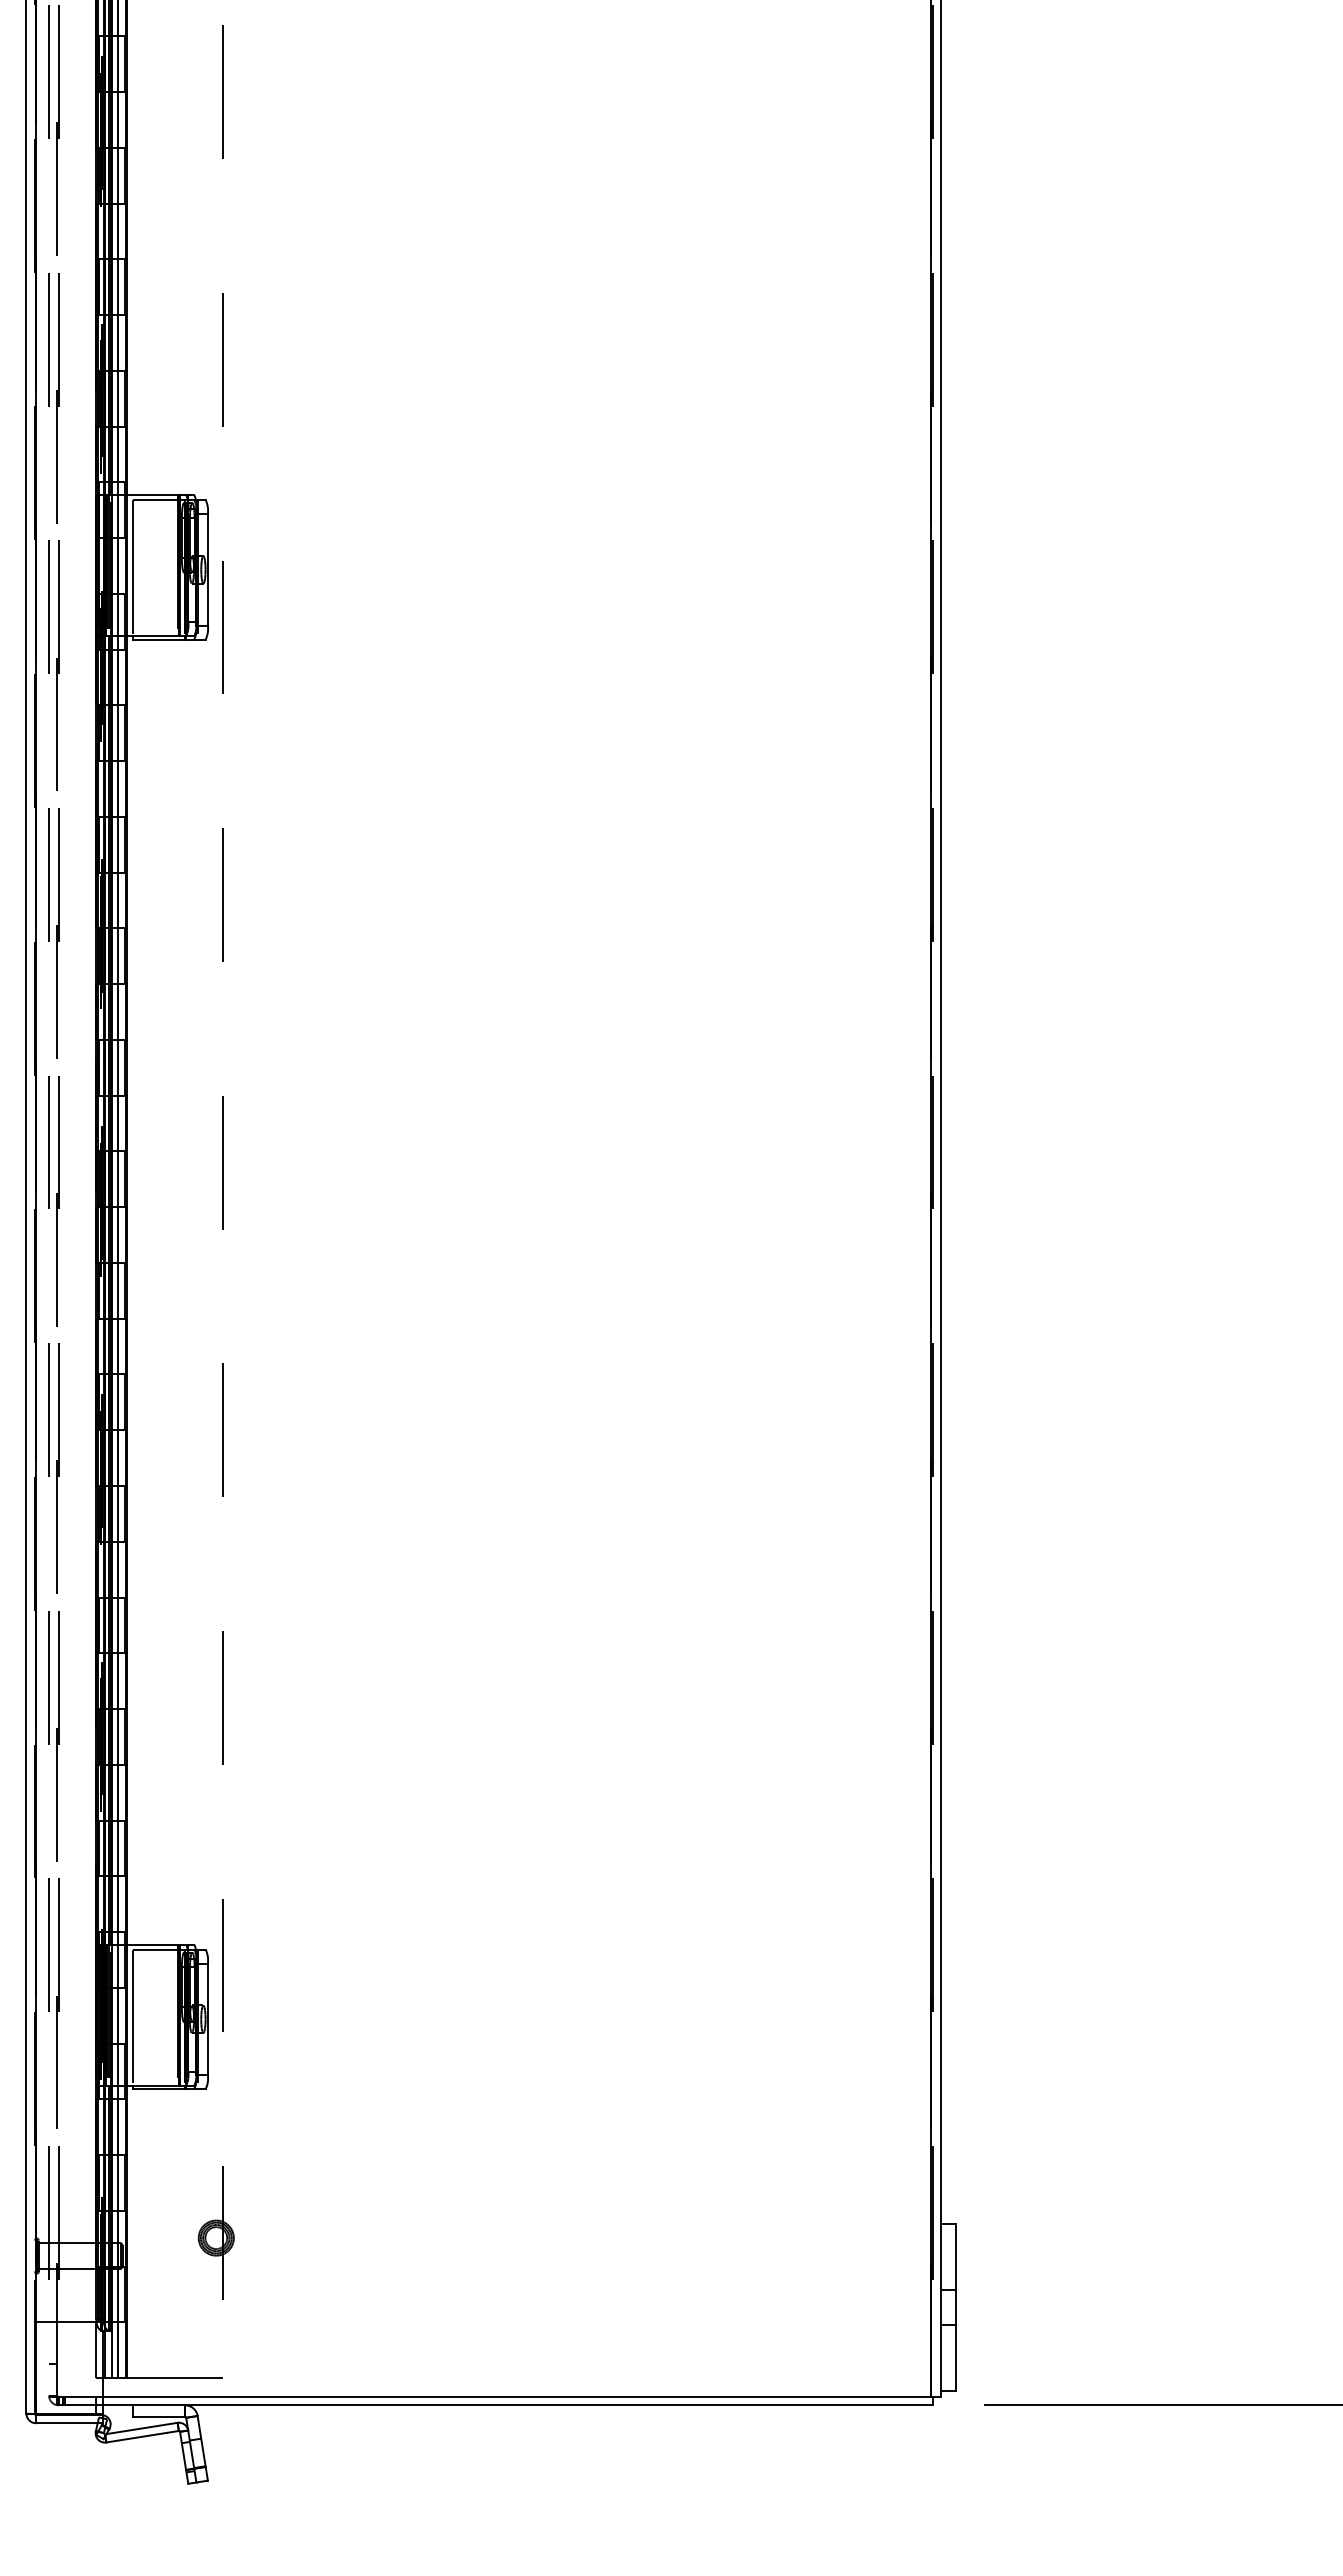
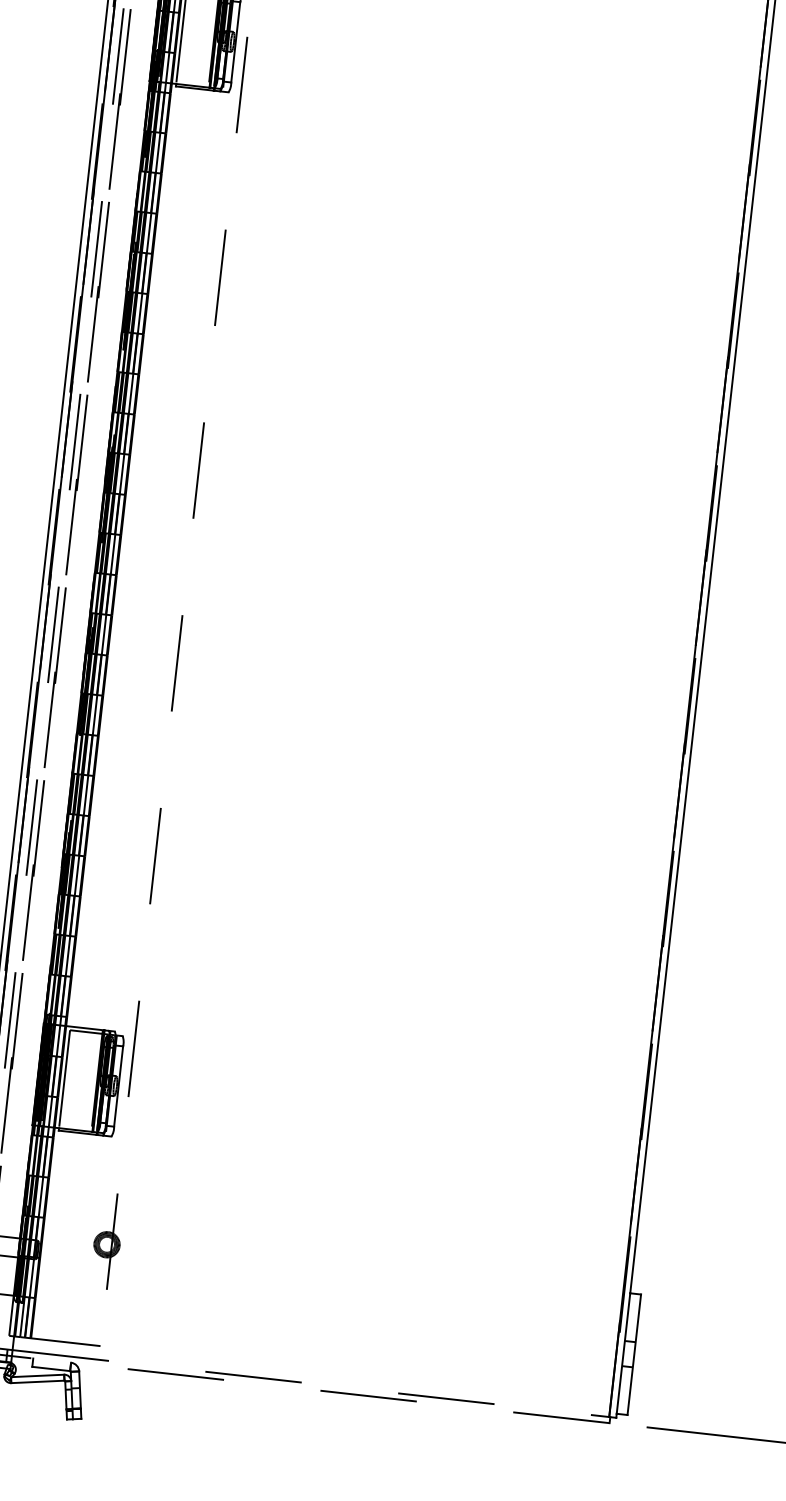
line: (517, 2397) -> (311, 1383), solid -> dashed
line: (517, 2405) -> (310, 1389), solid -> dashed

